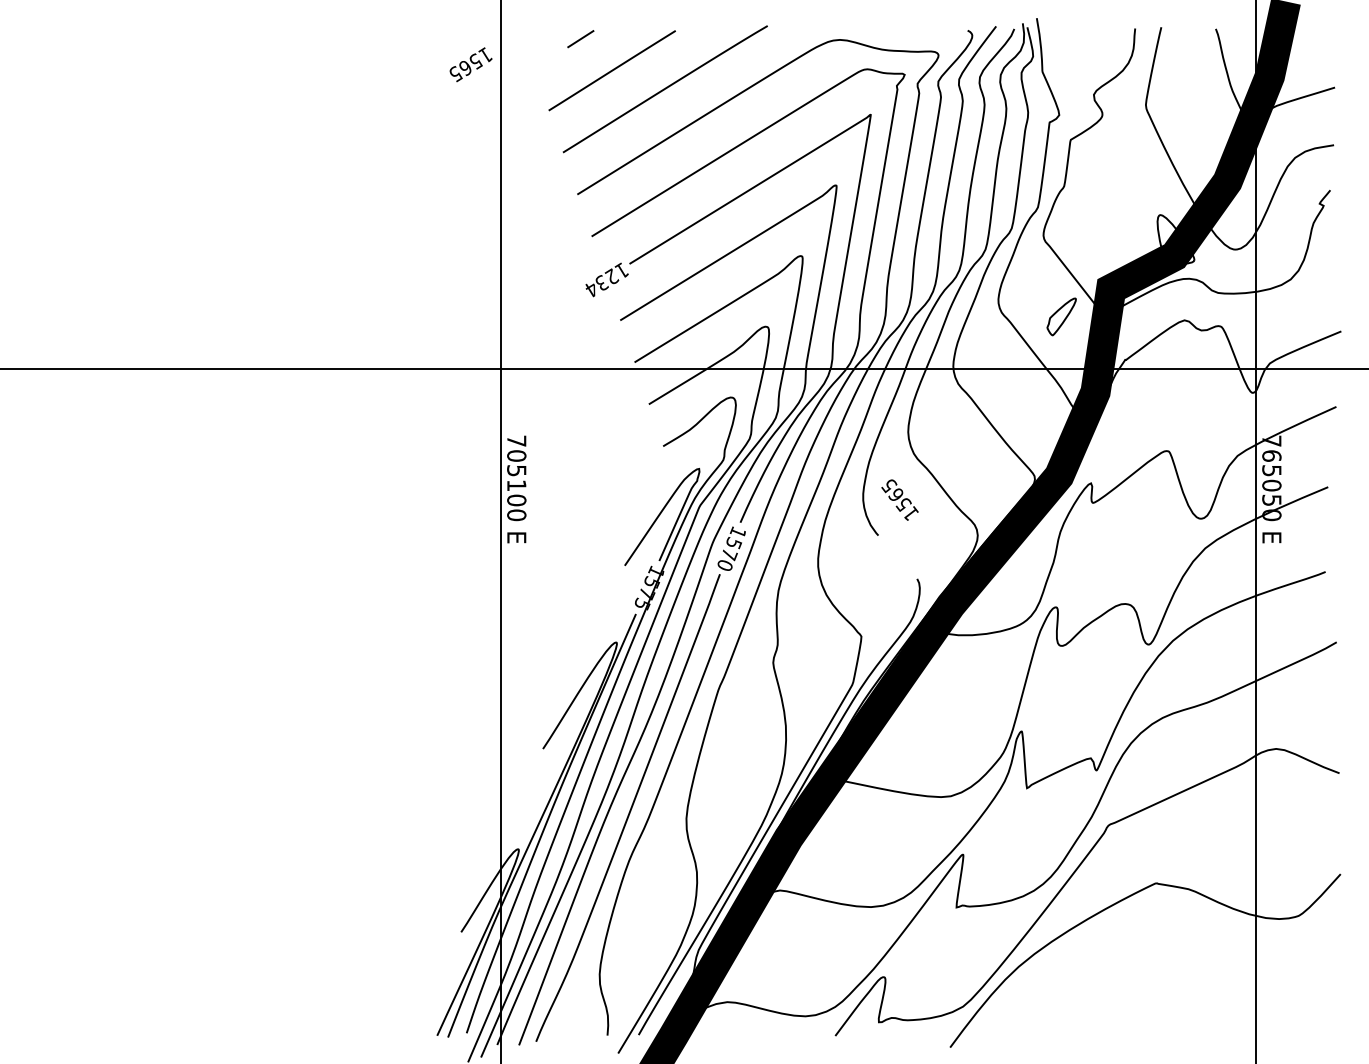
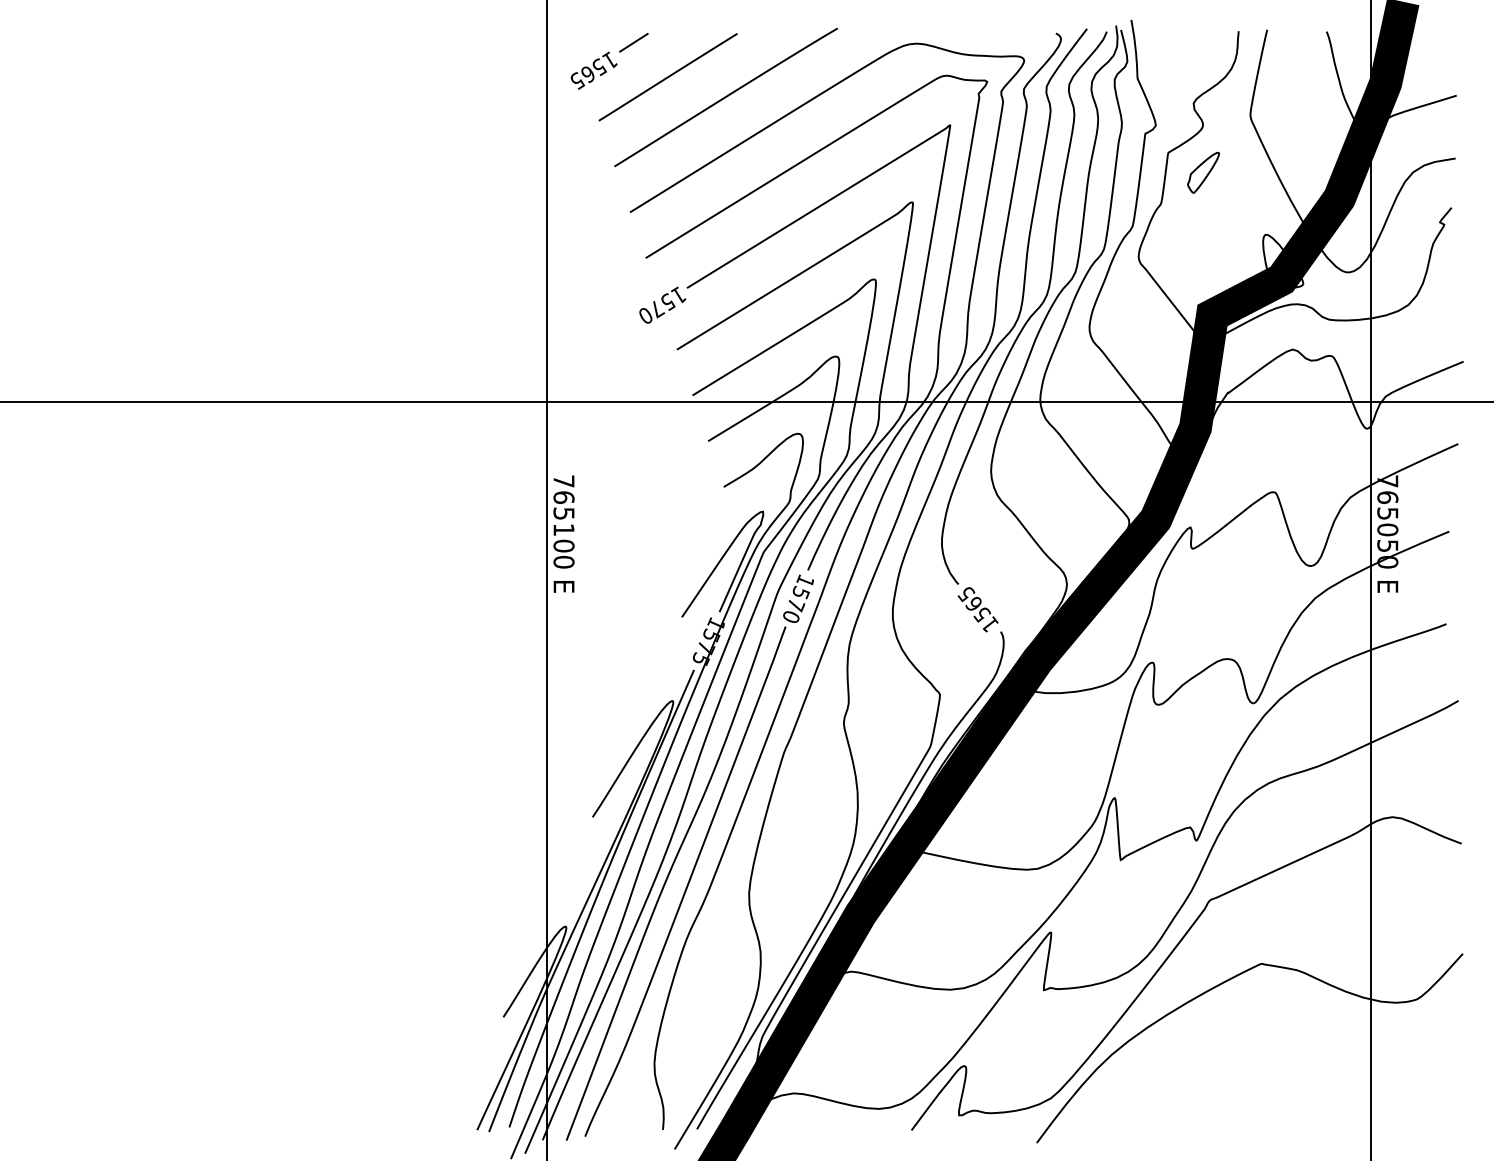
text: (470, 64) -> (593, 70), moved
text: (602, 282) -> (657, 308), 1234 -> 1570
part: (1061, 316) -> (1203, 172), moved
text: (516, 455) -> (563, 497), 705100 -> 765100
text: (899, 499) -> (977, 609), moved

